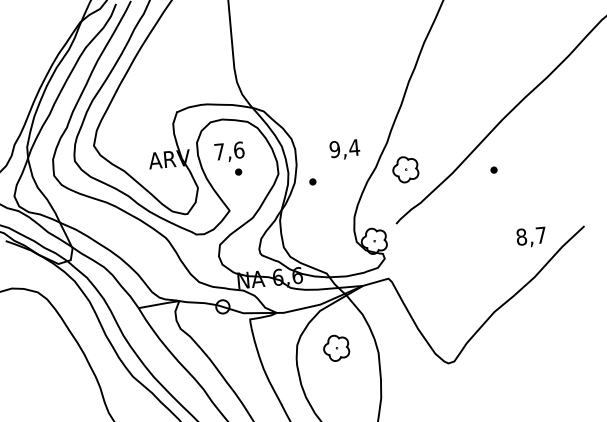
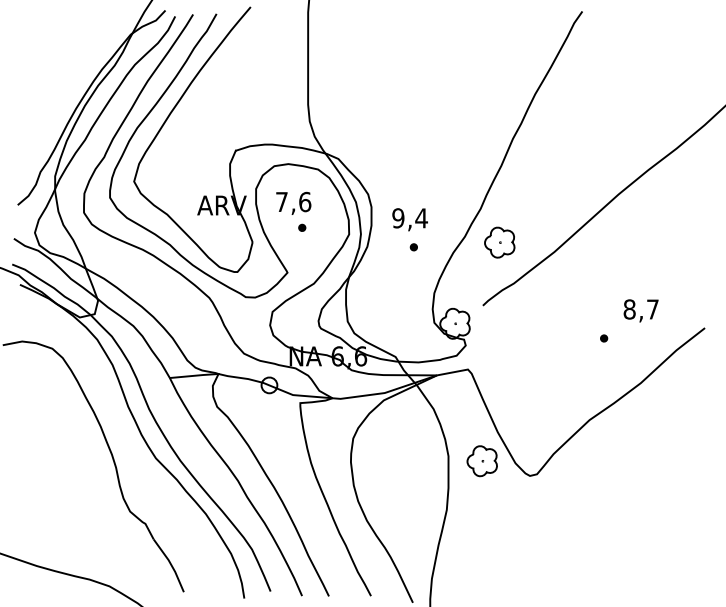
text: (344, 149) -> (409, 219), moved
part: (494, 170) -> (604, 338), moved
part: (312, 182) -> (413, 247), moved
text: (530, 237) -> (640, 310), moved
part: (335, 348) -> (481, 461), moved

